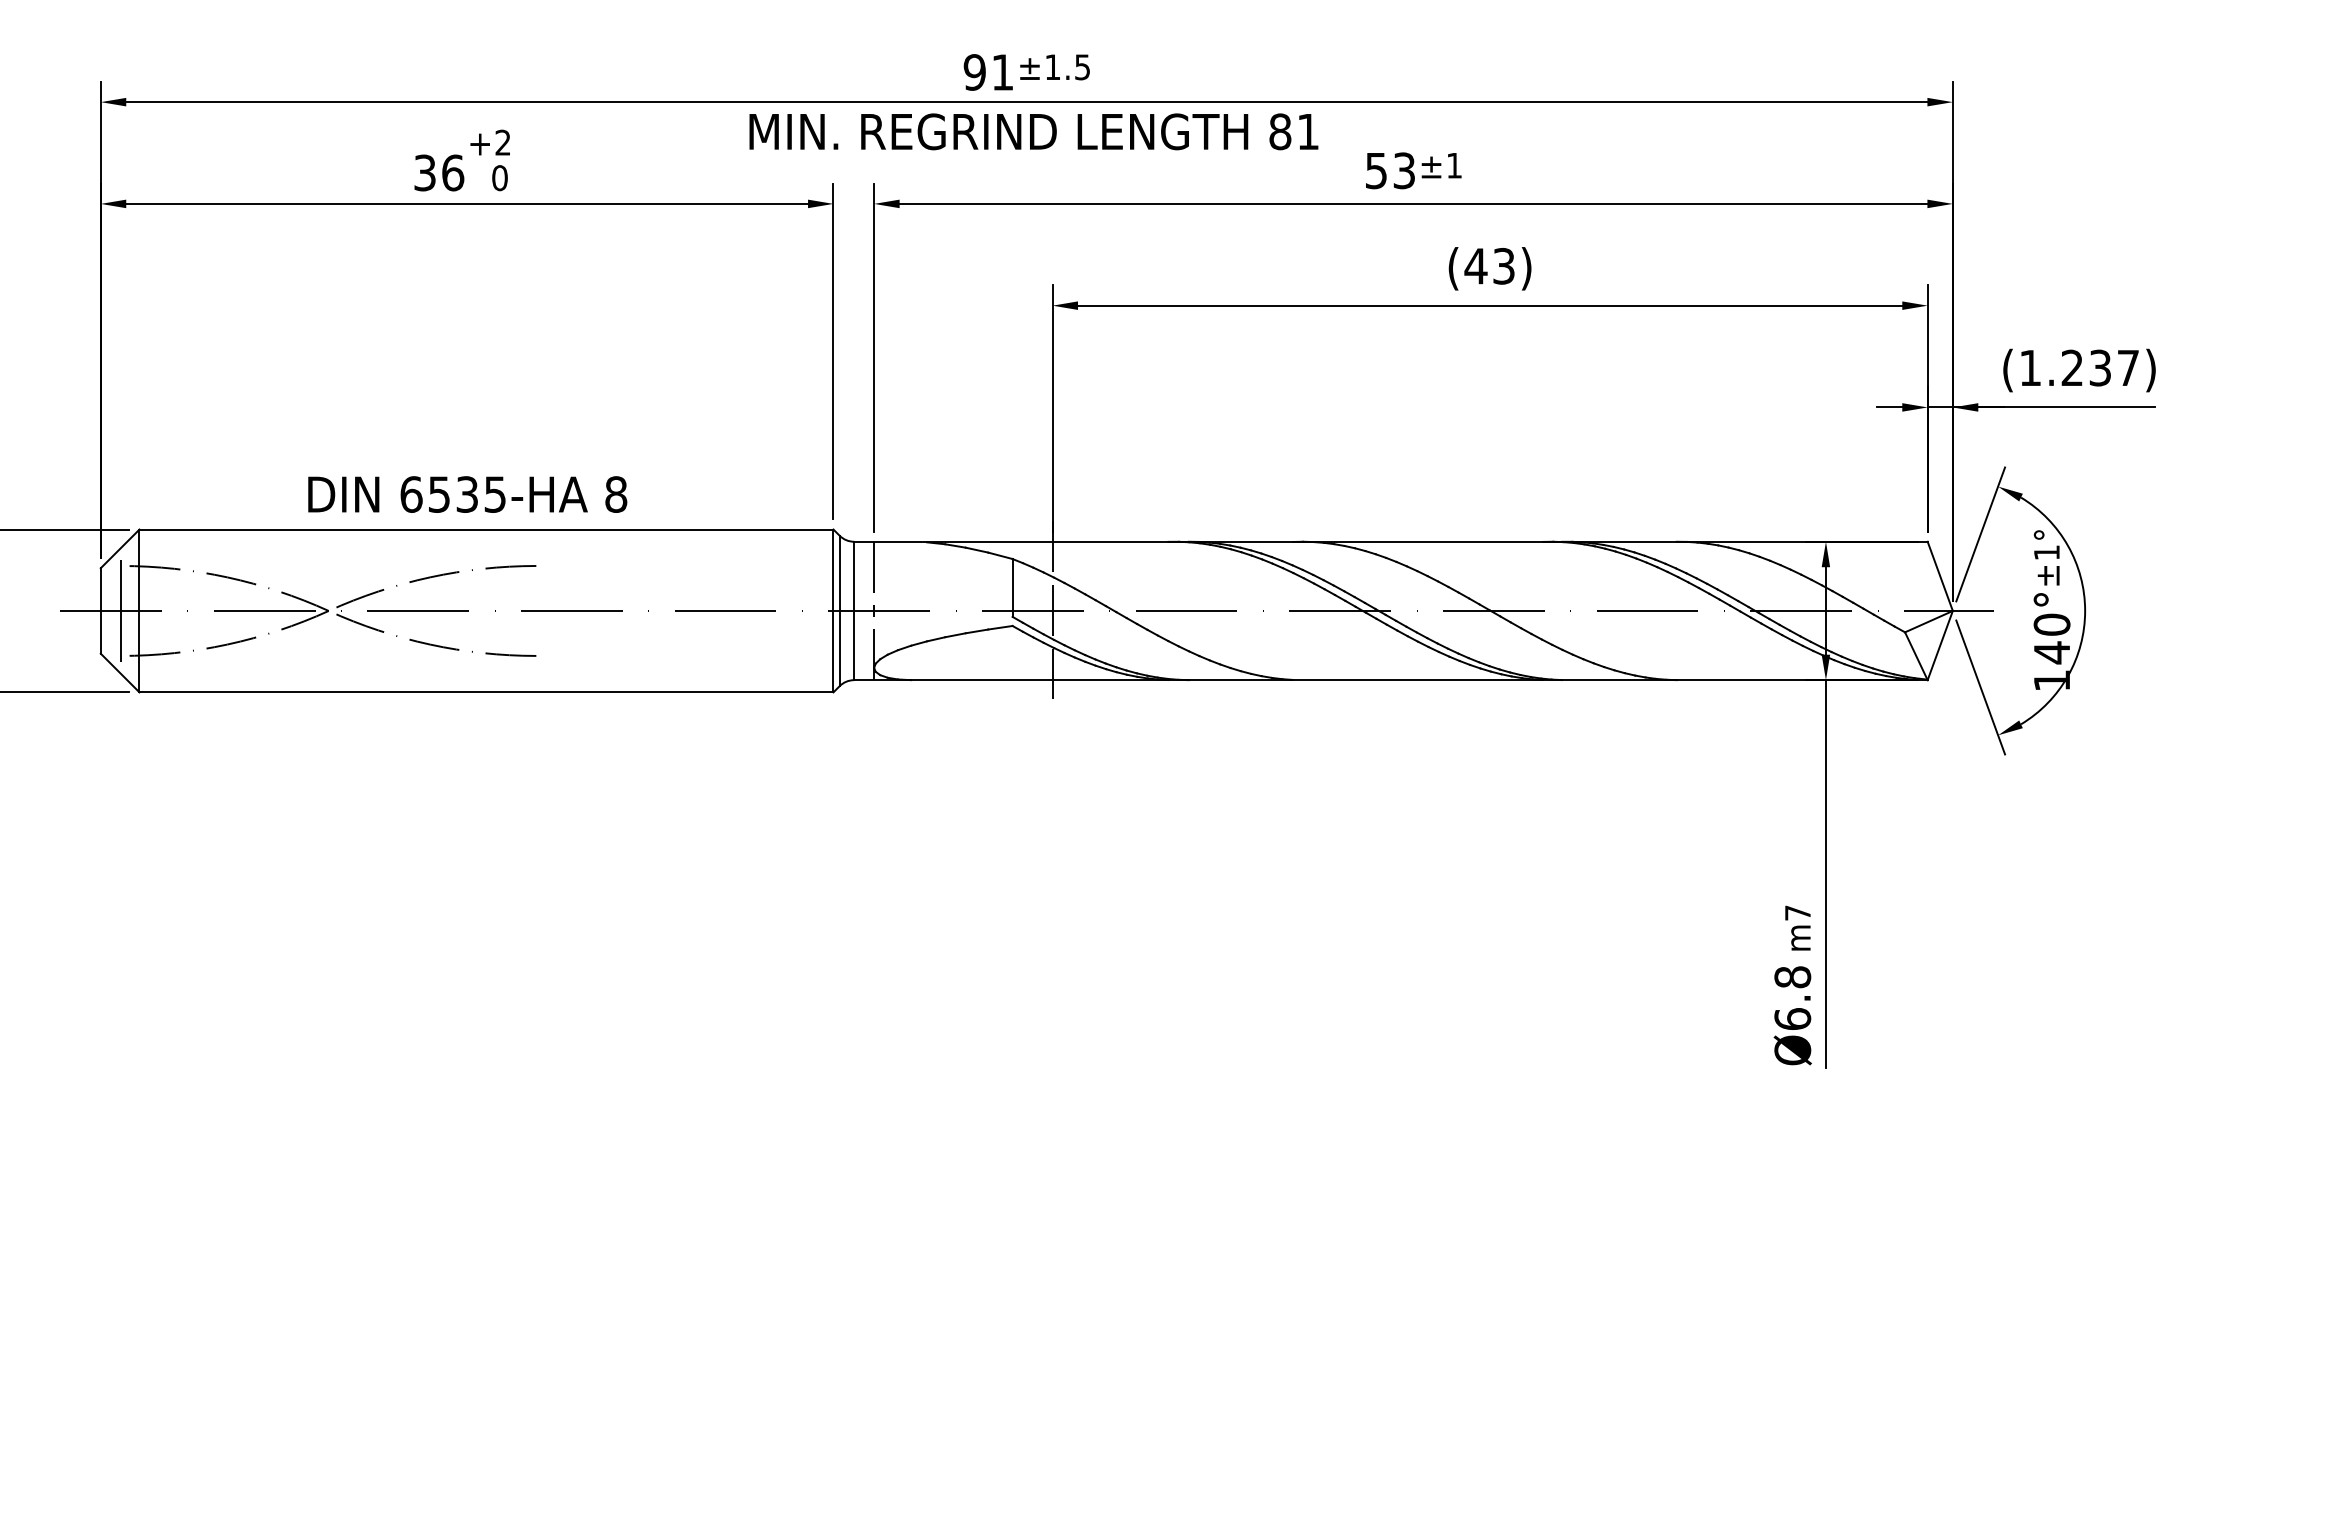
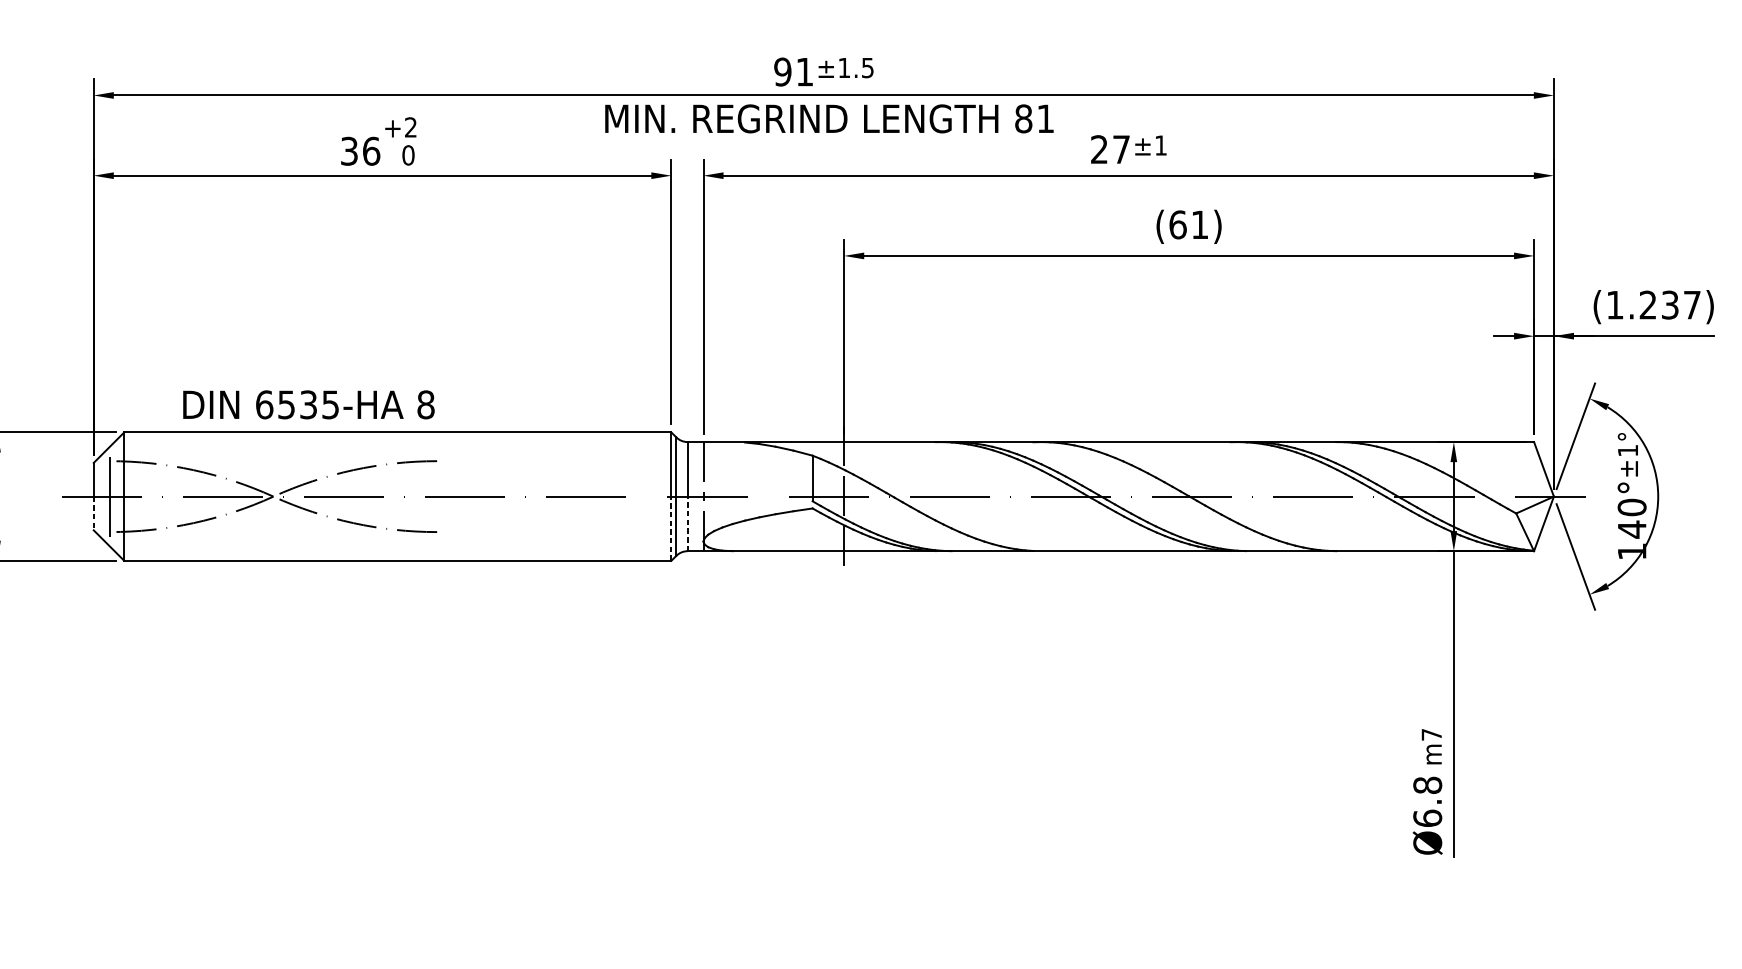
text: (1389, 170) -> (1109, 149), 53 -> 27
text: (1489, 265) -> (1188, 224), (43) -> (61)
text: (467, 494) -> (308, 404), moved
line: (100, 632) -> (93, 513), solid -> dashed
line: (854, 645) -> (687, 523), solid -> dashed
line: (833, 651) -> (671, 528), solid -> dashed

